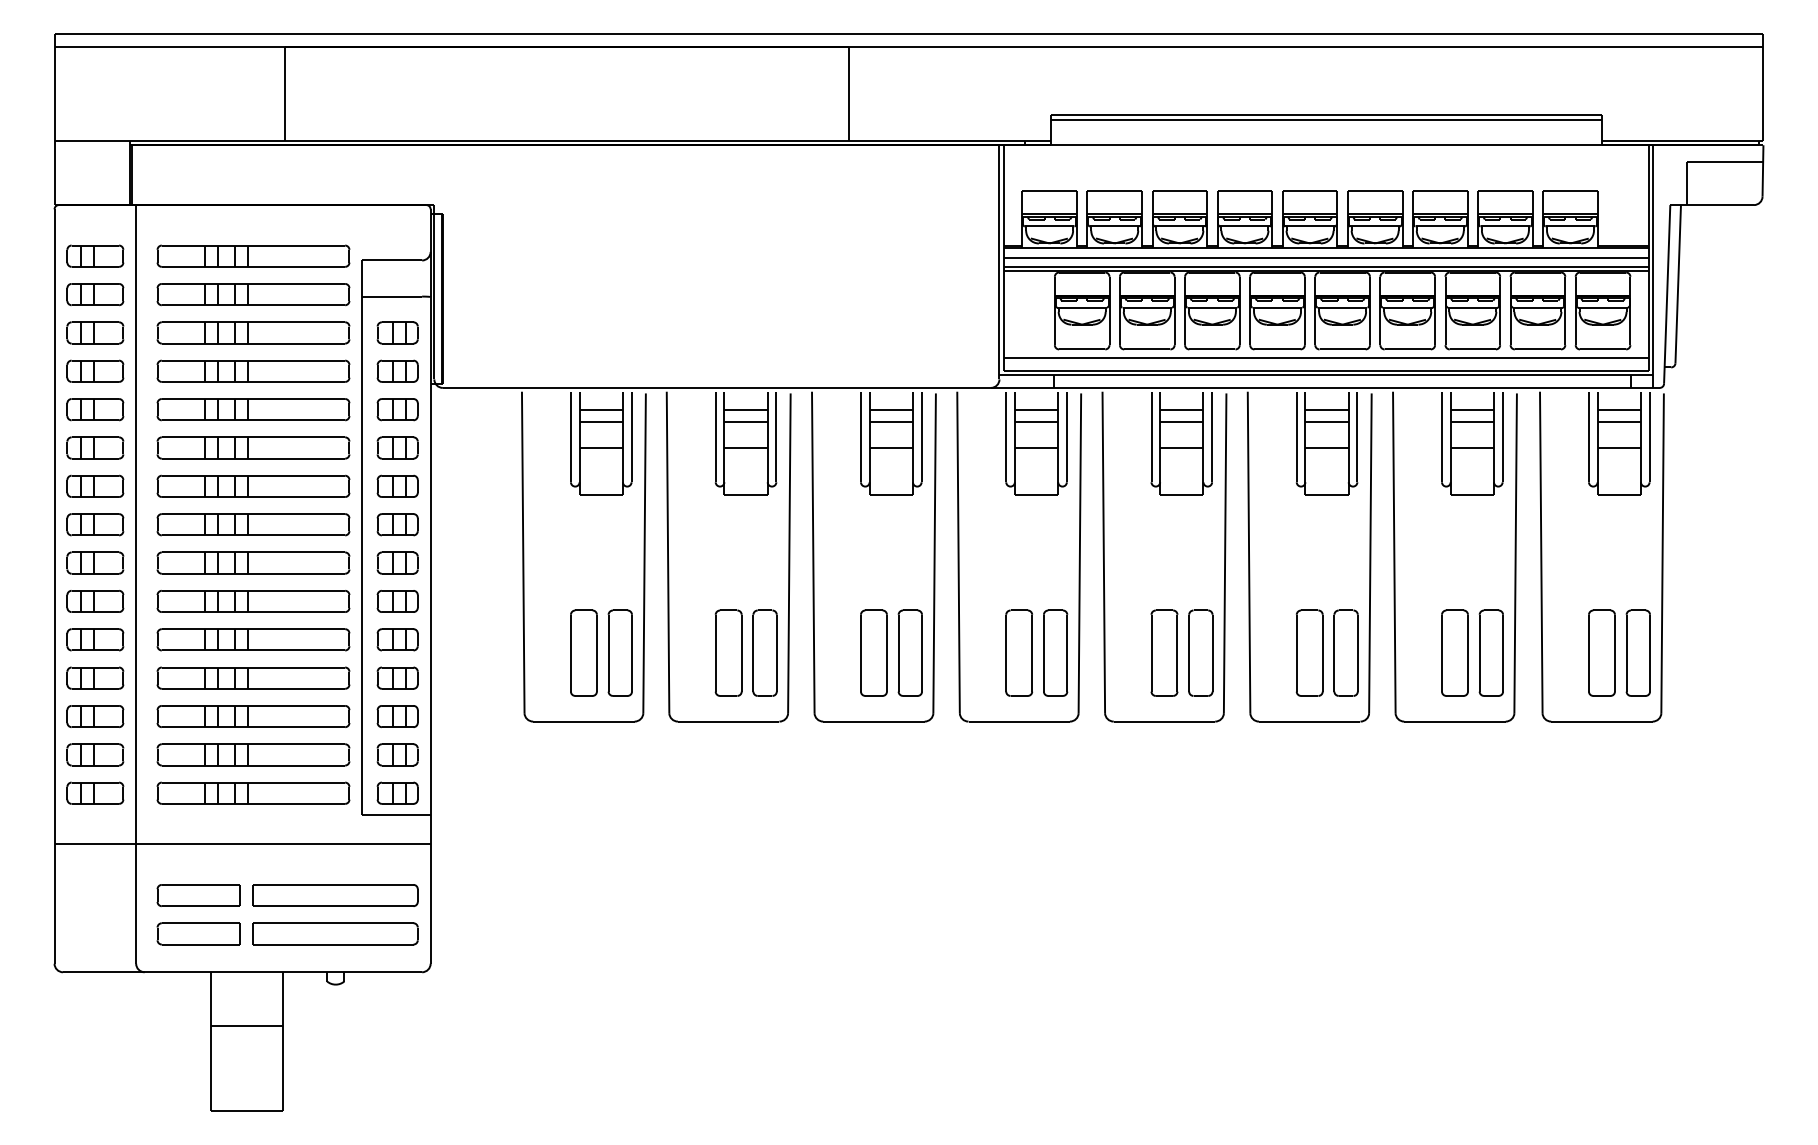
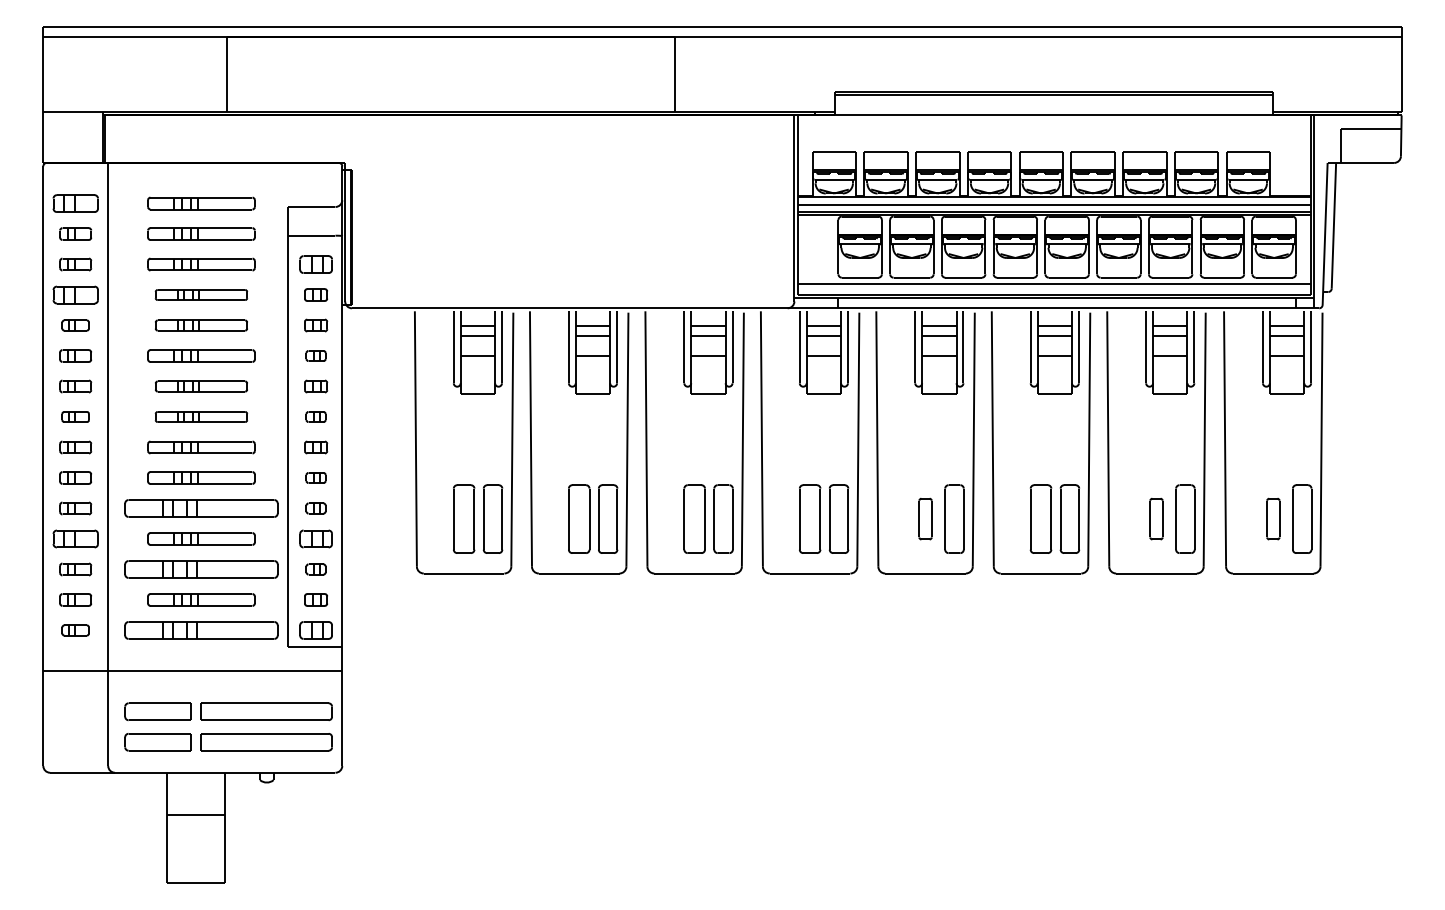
part: (253, 256) -> (201, 203), size x0.7
part: (95, 293) -> (75, 233), size x0.7
part: (253, 293) -> (201, 233), size x0.7
part: (95, 332) -> (75, 264), size x0.7
part: (253, 332) -> (201, 264), size x0.7
part: (253, 370) -> (201, 294), size x0.6
part: (396, 370) -> (315, 294), size x0.7
part: (95, 409) -> (75, 325), size x0.6
part: (253, 409) -> (201, 325), size x0.6
part: (396, 409) -> (315, 325), size x0.7
part: (95, 447) -> (75, 355), size x0.7
part: (253, 447) -> (201, 355), size x0.7
part: (396, 447) -> (315, 355), size x0.6
part: (95, 486) -> (75, 386), size x0.7
part: (253, 486) -> (201, 386), size x0.6
part: (396, 486) -> (315, 386), size x0.7
part: (95, 524) -> (75, 416), size x0.6
part: (253, 524) -> (201, 416), size x0.6
part: (396, 524) -> (315, 416), size x0.6
part: (95, 563) -> (75, 447), size x0.7
part: (253, 563) -> (201, 447), size x0.7
part: (396, 563) -> (315, 447), size x0.7
part: (95, 600) -> (75, 477), size x0.7
part: (253, 600) -> (201, 477), size x0.7
part: (396, 600) -> (315, 477), size x0.6
part: (95, 639) -> (75, 508), size x0.7
part: (396, 639) -> (315, 508), size x0.6
part: (1164, 652) -> (925, 518), size x0.6
part: (1455, 652) -> (1156, 518), size x0.6
part: (1602, 652) -> (1273, 518), size x0.6
part: (253, 677) -> (201, 538), size x0.7
part: (95, 716) -> (75, 569), size x0.7
part: (396, 716) -> (315, 569), size x0.6
part: (95, 754) -> (75, 599), size x0.7
part: (253, 754) -> (201, 599), size x0.7
part: (396, 754) -> (315, 599), size x0.7
part: (95, 793) -> (75, 630), size x0.6

